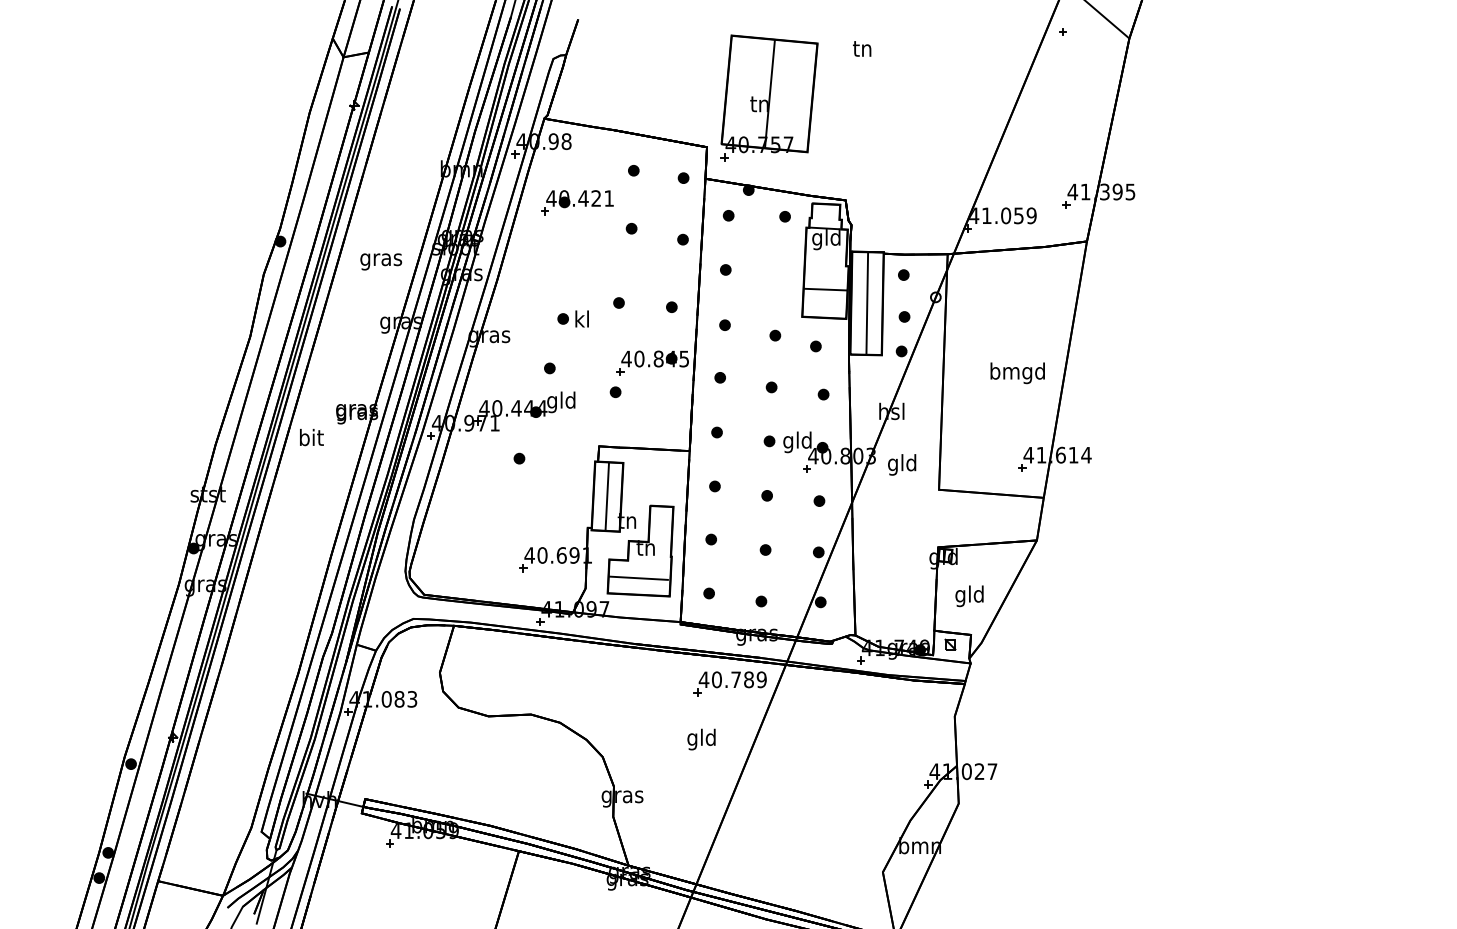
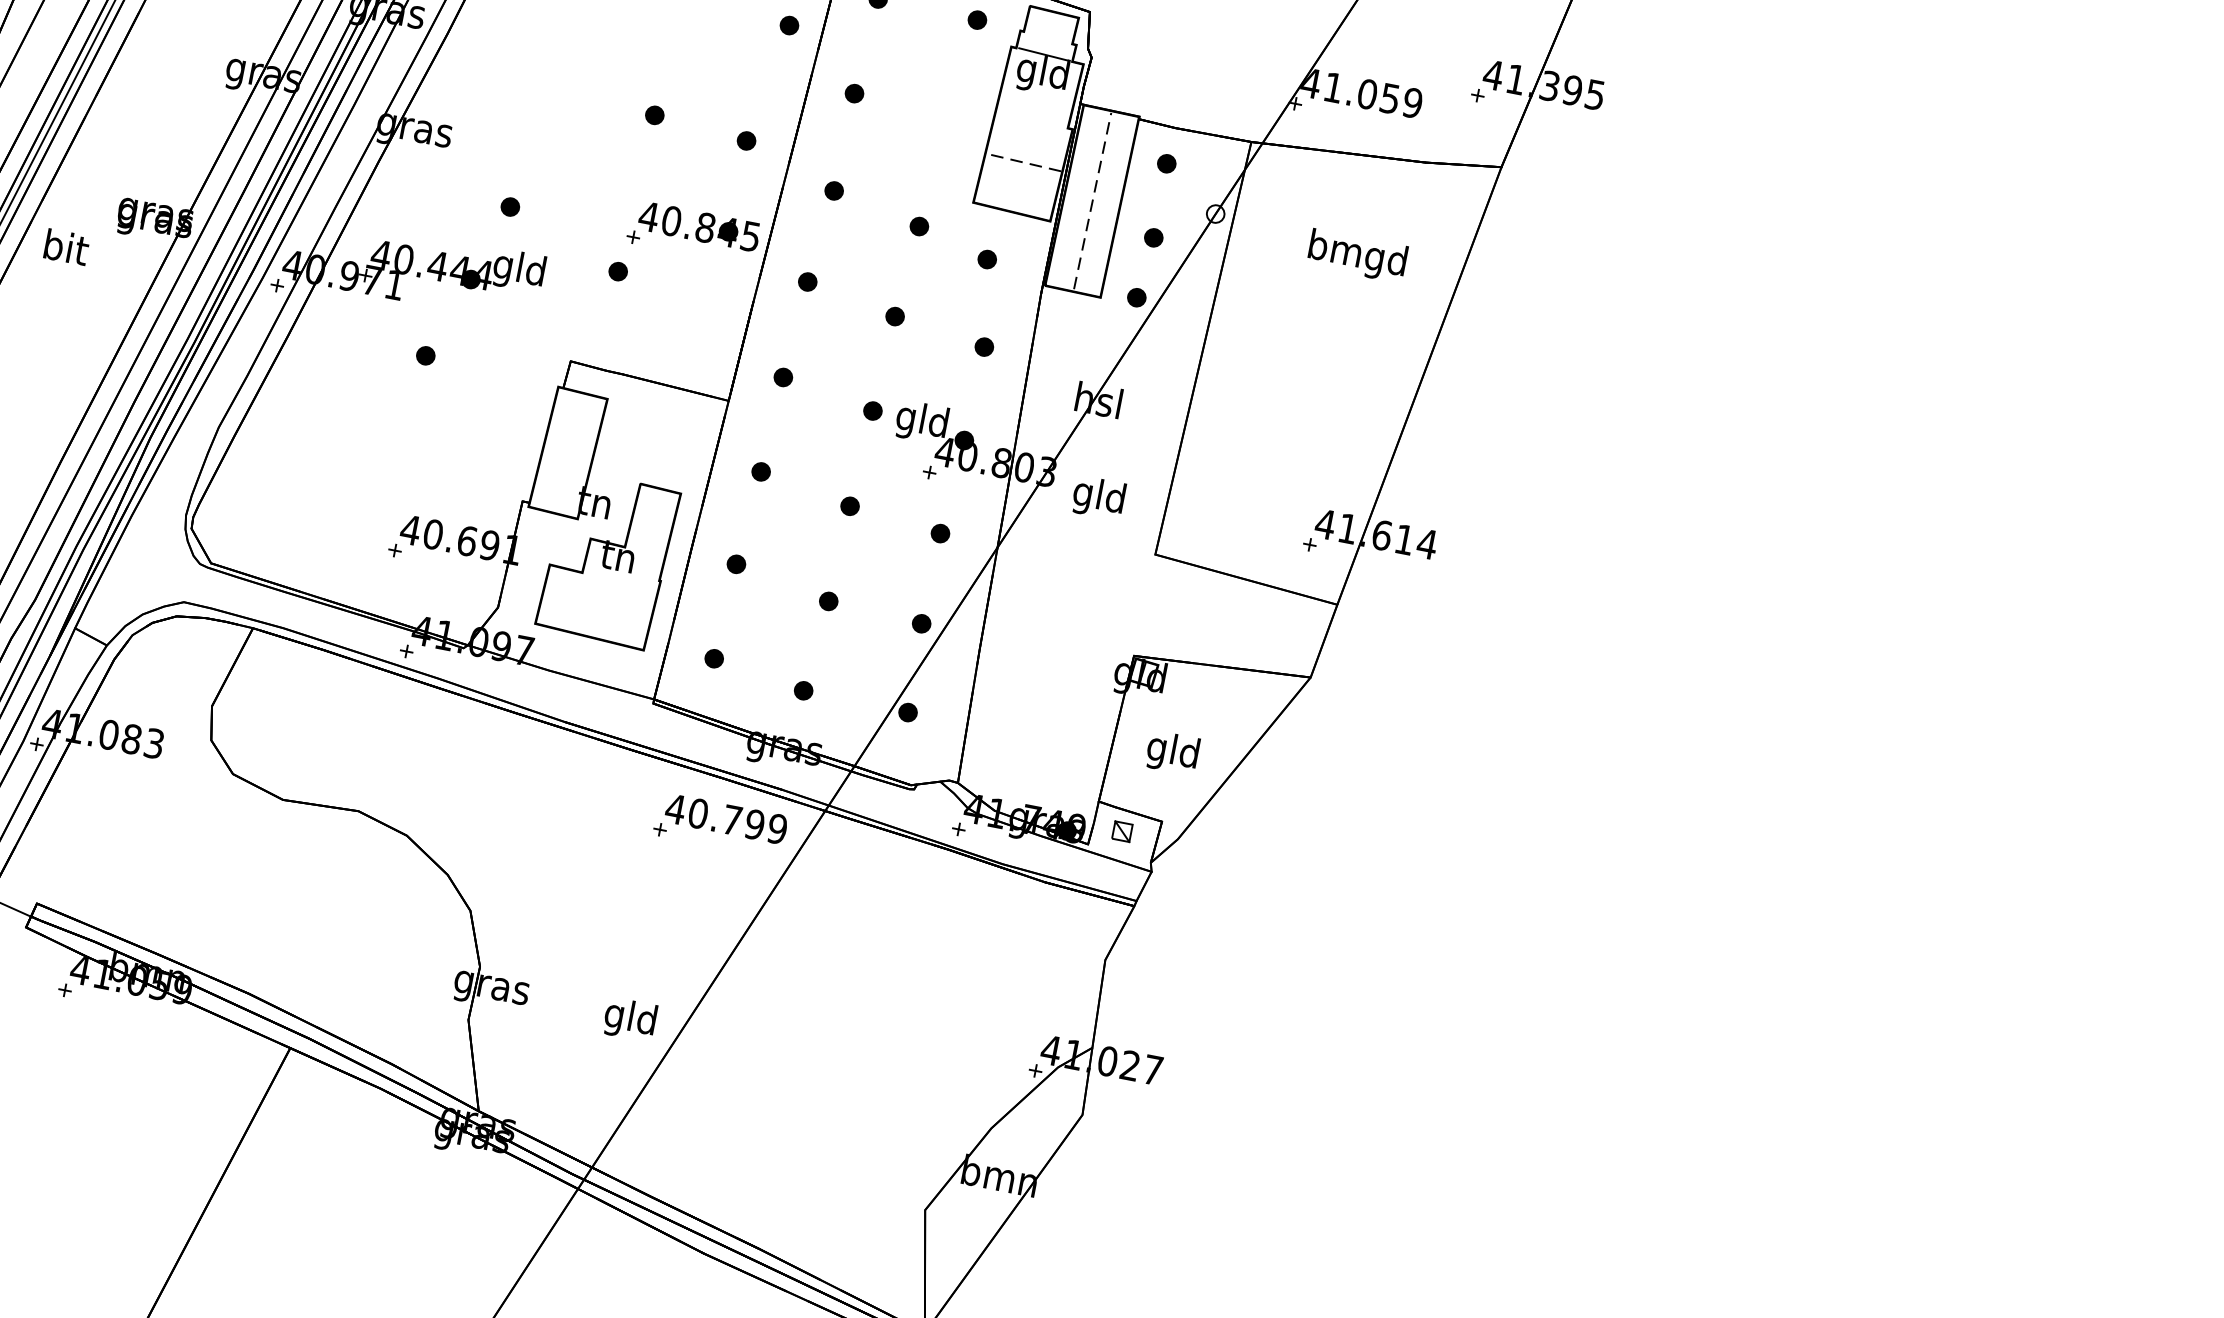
line: (825, 289) -> (1023, 162), solid -> dashed
line: (867, 302) -> (1093, 199), solid -> dashed
part: (572, 318) -> (567, 126), removed
text: (1017, 373) -> (1356, 256), moved
line: (606, 496) -> (566, 452), removed
line: (638, 577) -> (595, 606), removed
text: (748, 679) -> (754, 823), 40.789 -> 40.799
text: (701, 739) -> (630, 1019), moved

